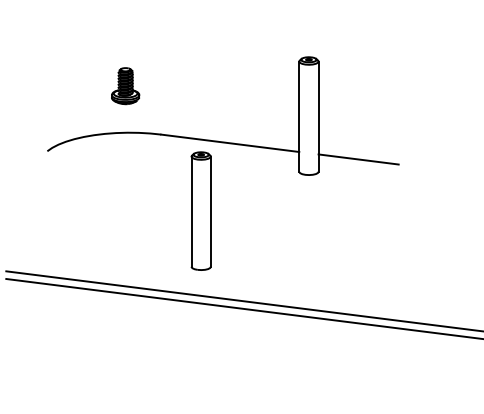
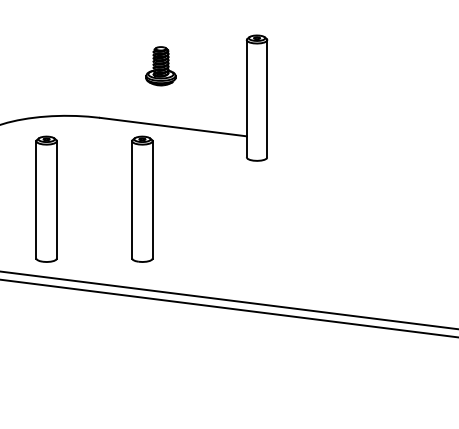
part: (125, 86) -> (160, 66), moved
line: (358, 159) -> (309, 144), removed
part: (110, 210) -> (45, 198), added

